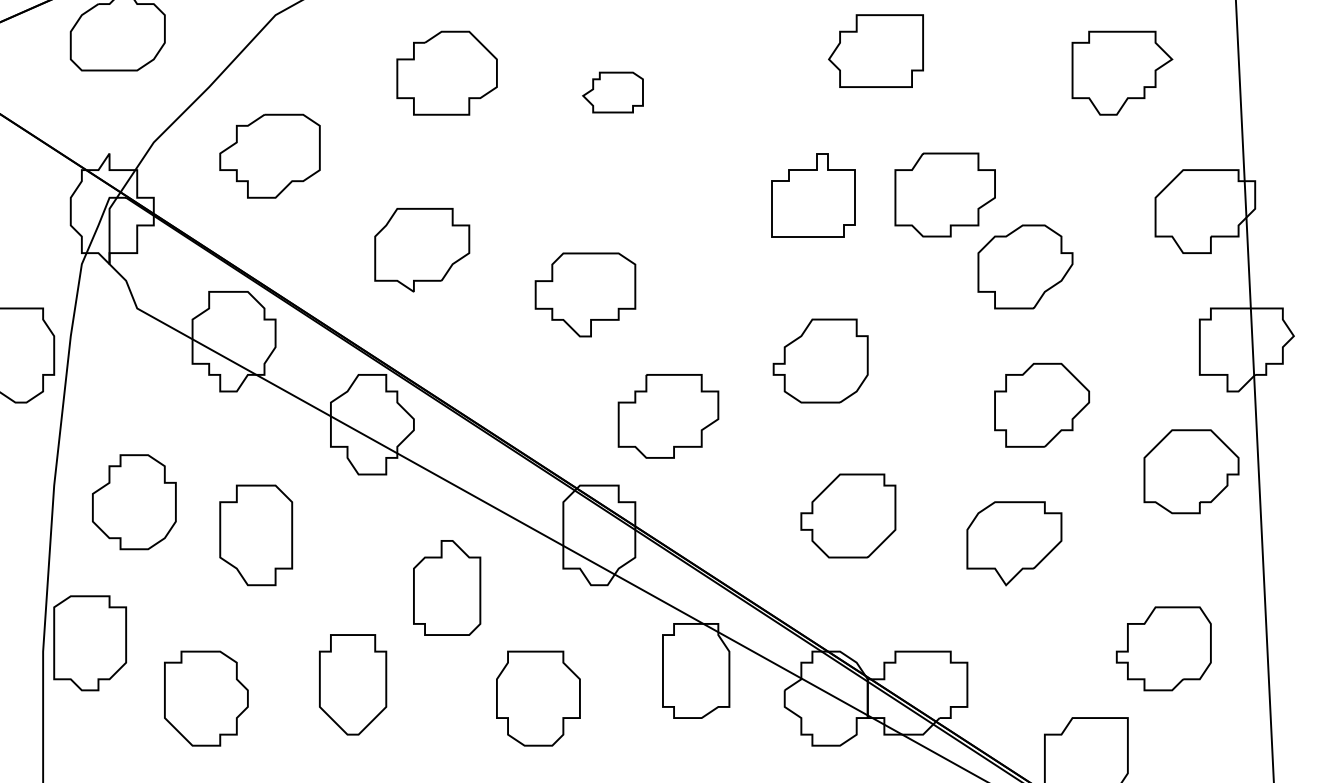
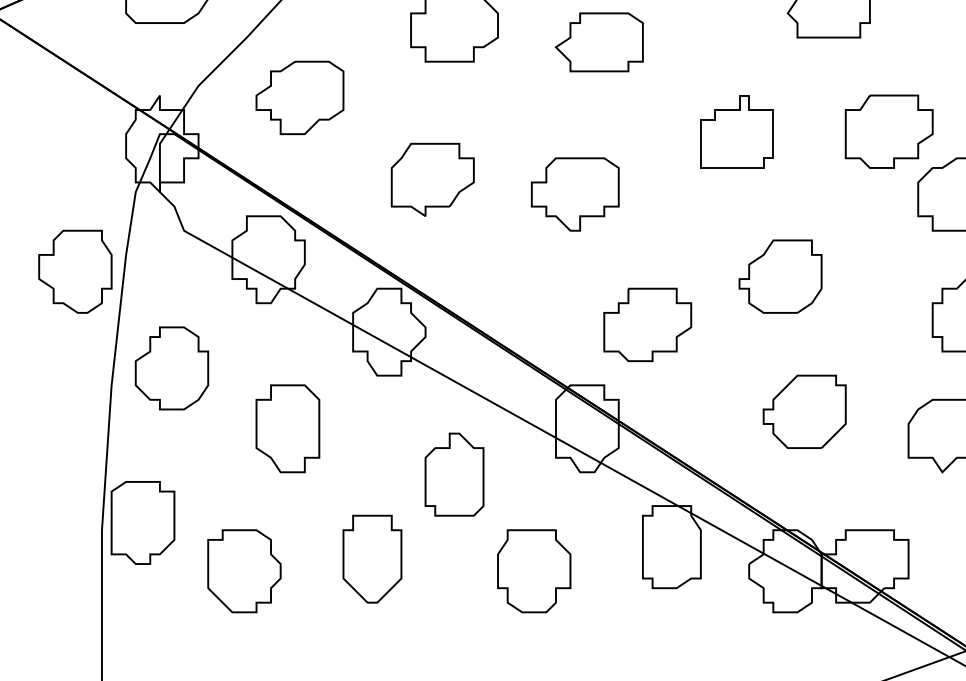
part: (612, 92) -> (598, 42), size x1.67
part: (813, 195) -> (736, 132), moved
part: (585, 294) -> (575, 194), moved
part: (134, 502) -> (172, 368), moved

